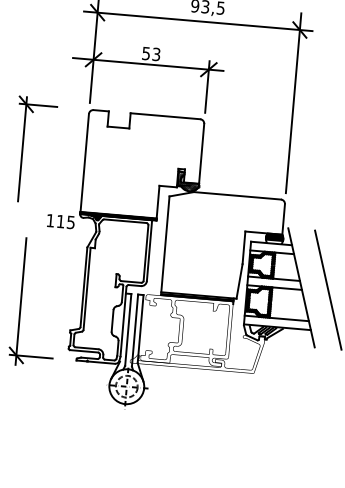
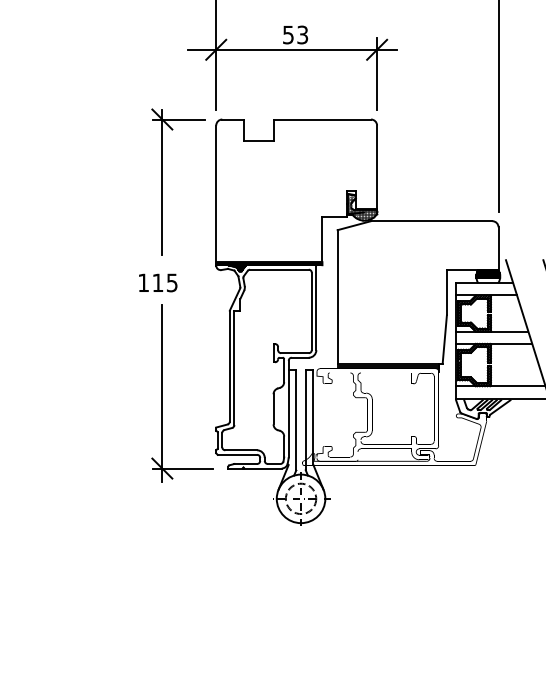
part: (22, 148) -> (162, 181), moved
text: (61, 221) -> (158, 282), moved
part: (21, 301) -> (162, 393), moved

